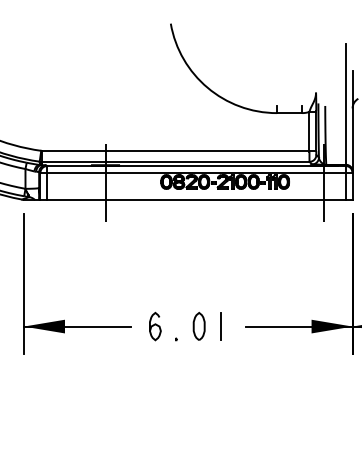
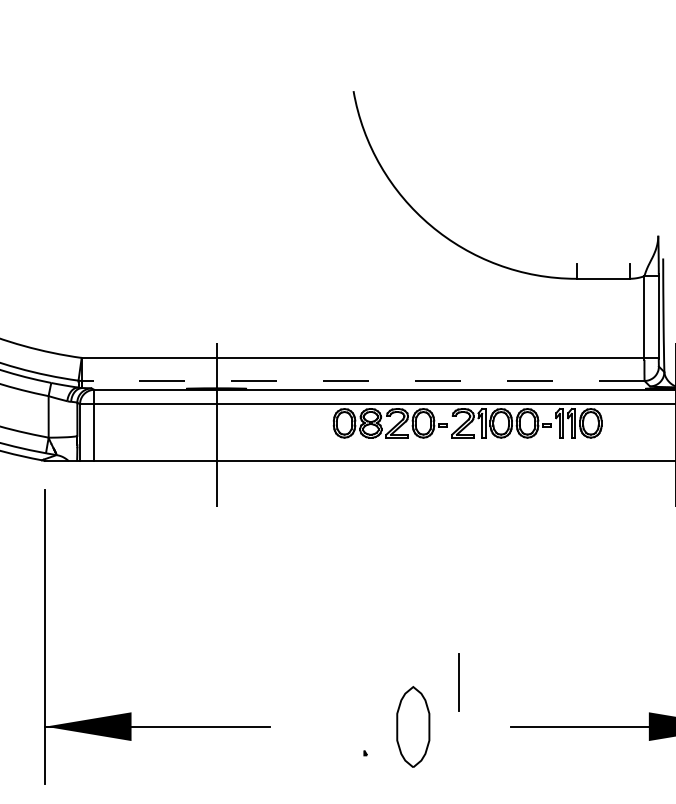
line: (175, 161) -> (363, 380), solid -> dashed
curve: (155, 325) -> (321, 724), removed
part: (198, 325) -> (411, 724), size x1.4
line: (220, 326) -> (457, 682), moved

